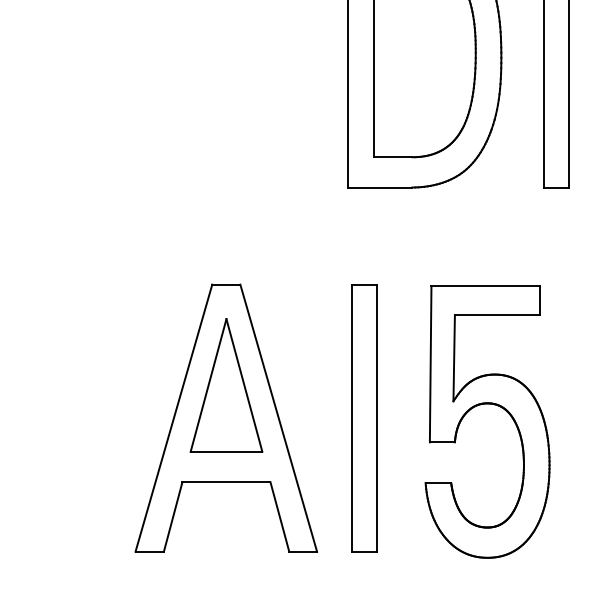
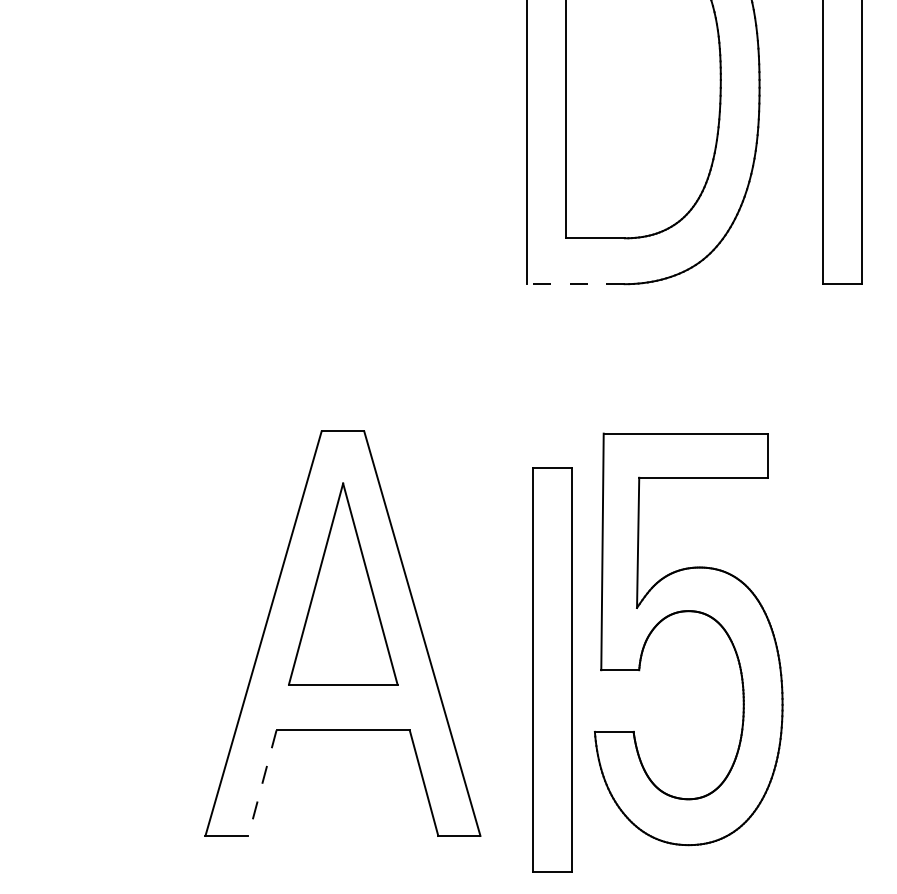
line: (379, 187) -> (574, 284), solid -> dashed
part: (487, 404) -> (688, 612), moved
part: (364, 418) -> (552, 670), moved
line: (173, 517) -> (262, 784), solid -> dashed

